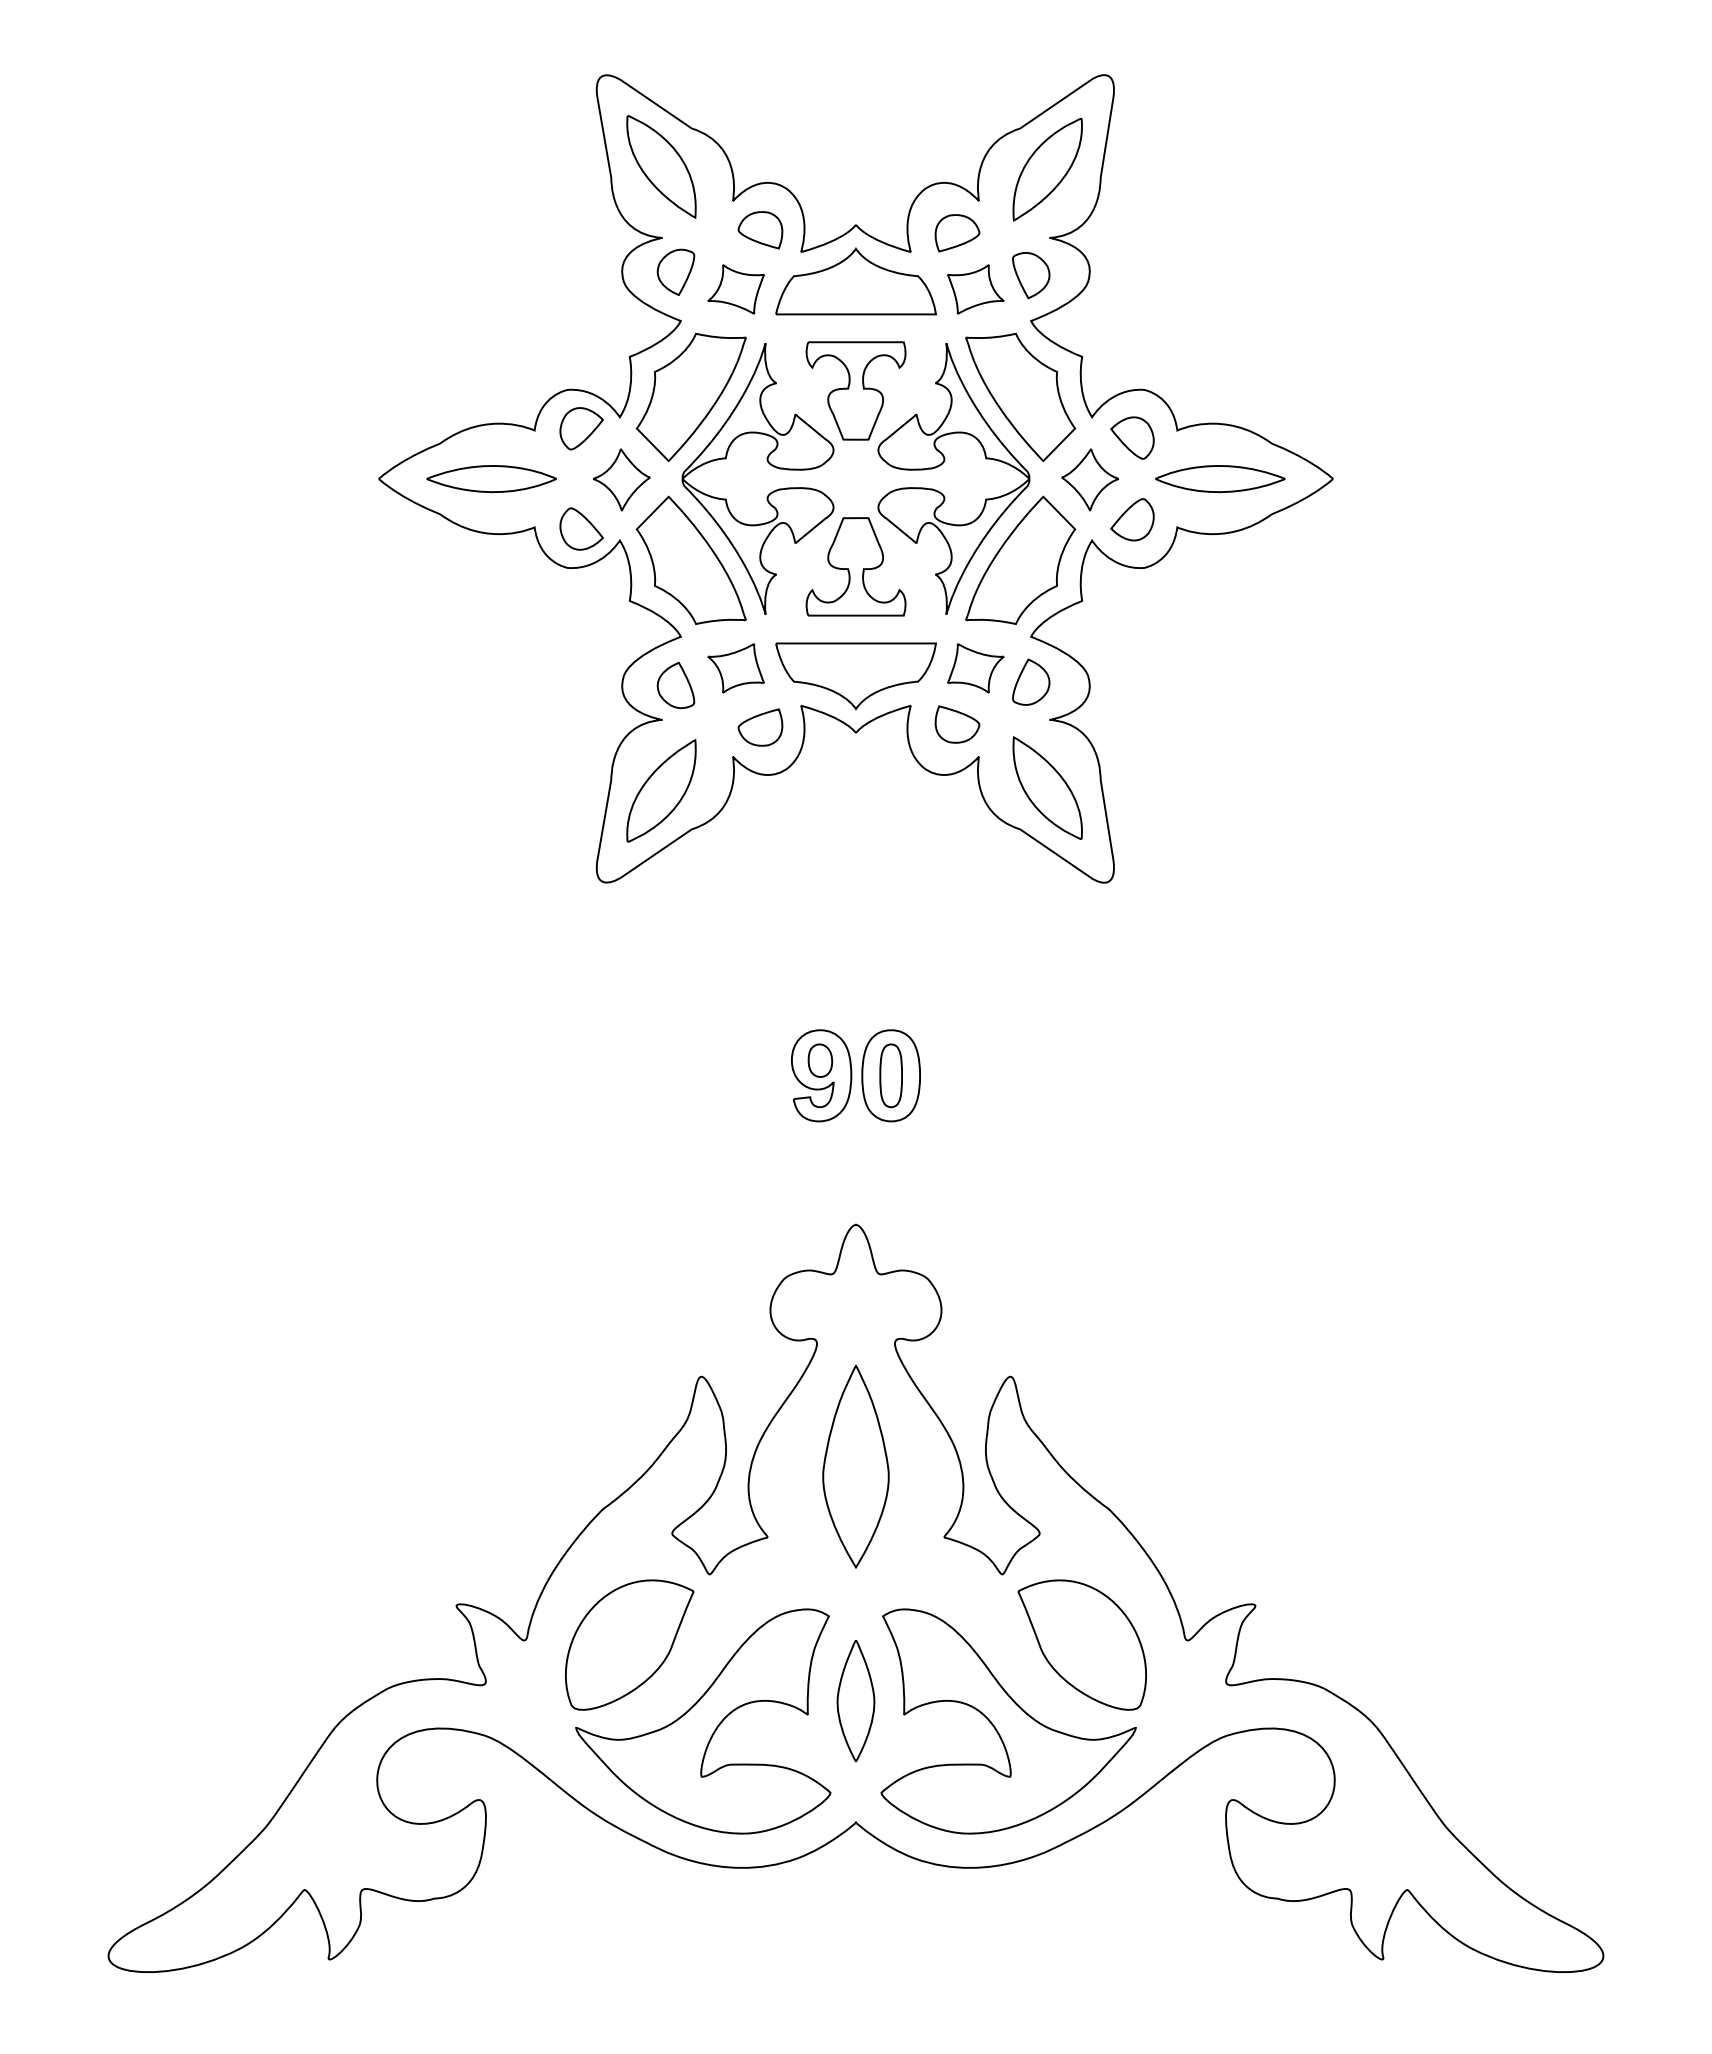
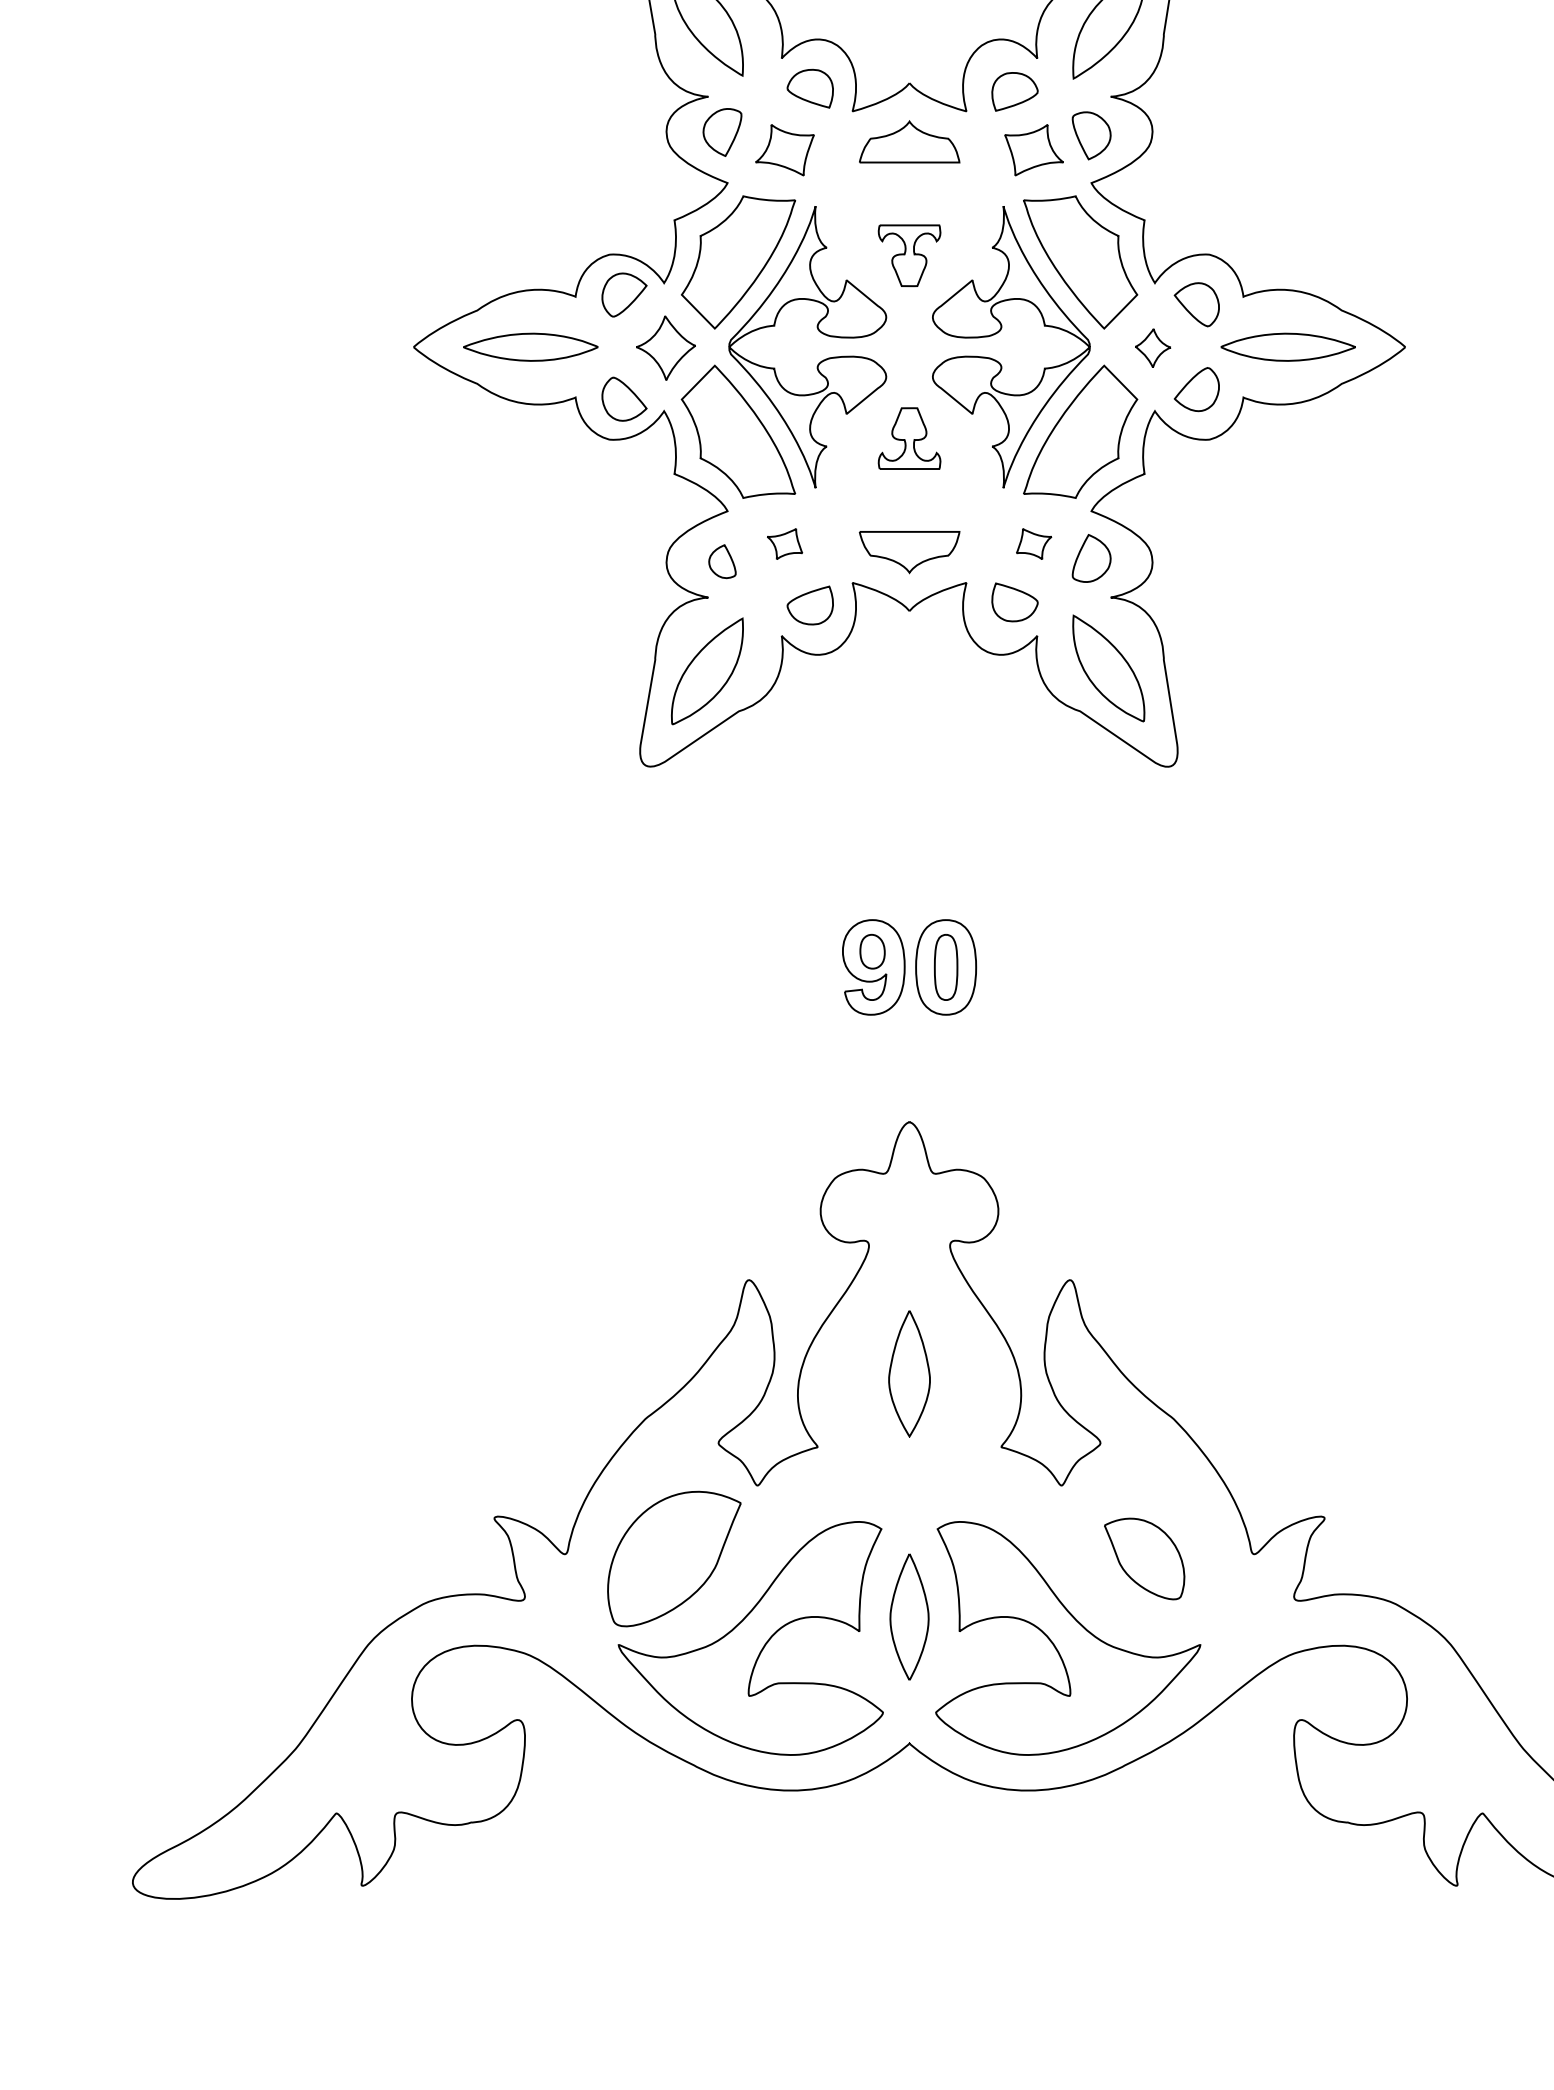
part: (855, 281) -> (909, 141), size x0.6
part: (855, 390) -> (909, 255), size x0.6
part: (1090, 479) -> (1153, 347), size x0.6
part: (855, 566) -> (909, 438), size x0.6
part: (735, 668) -> (784, 544), size x0.6
part: (975, 668) -> (1033, 544), size x0.6
part: (855, 676) -> (909, 552), size x0.6
part: (675, 684) -> (721, 560), size x0.7
part: (855, 1466) -> (909, 1373), size x0.6
part: (1081, 1644) -> (1143, 1558), size x0.6

